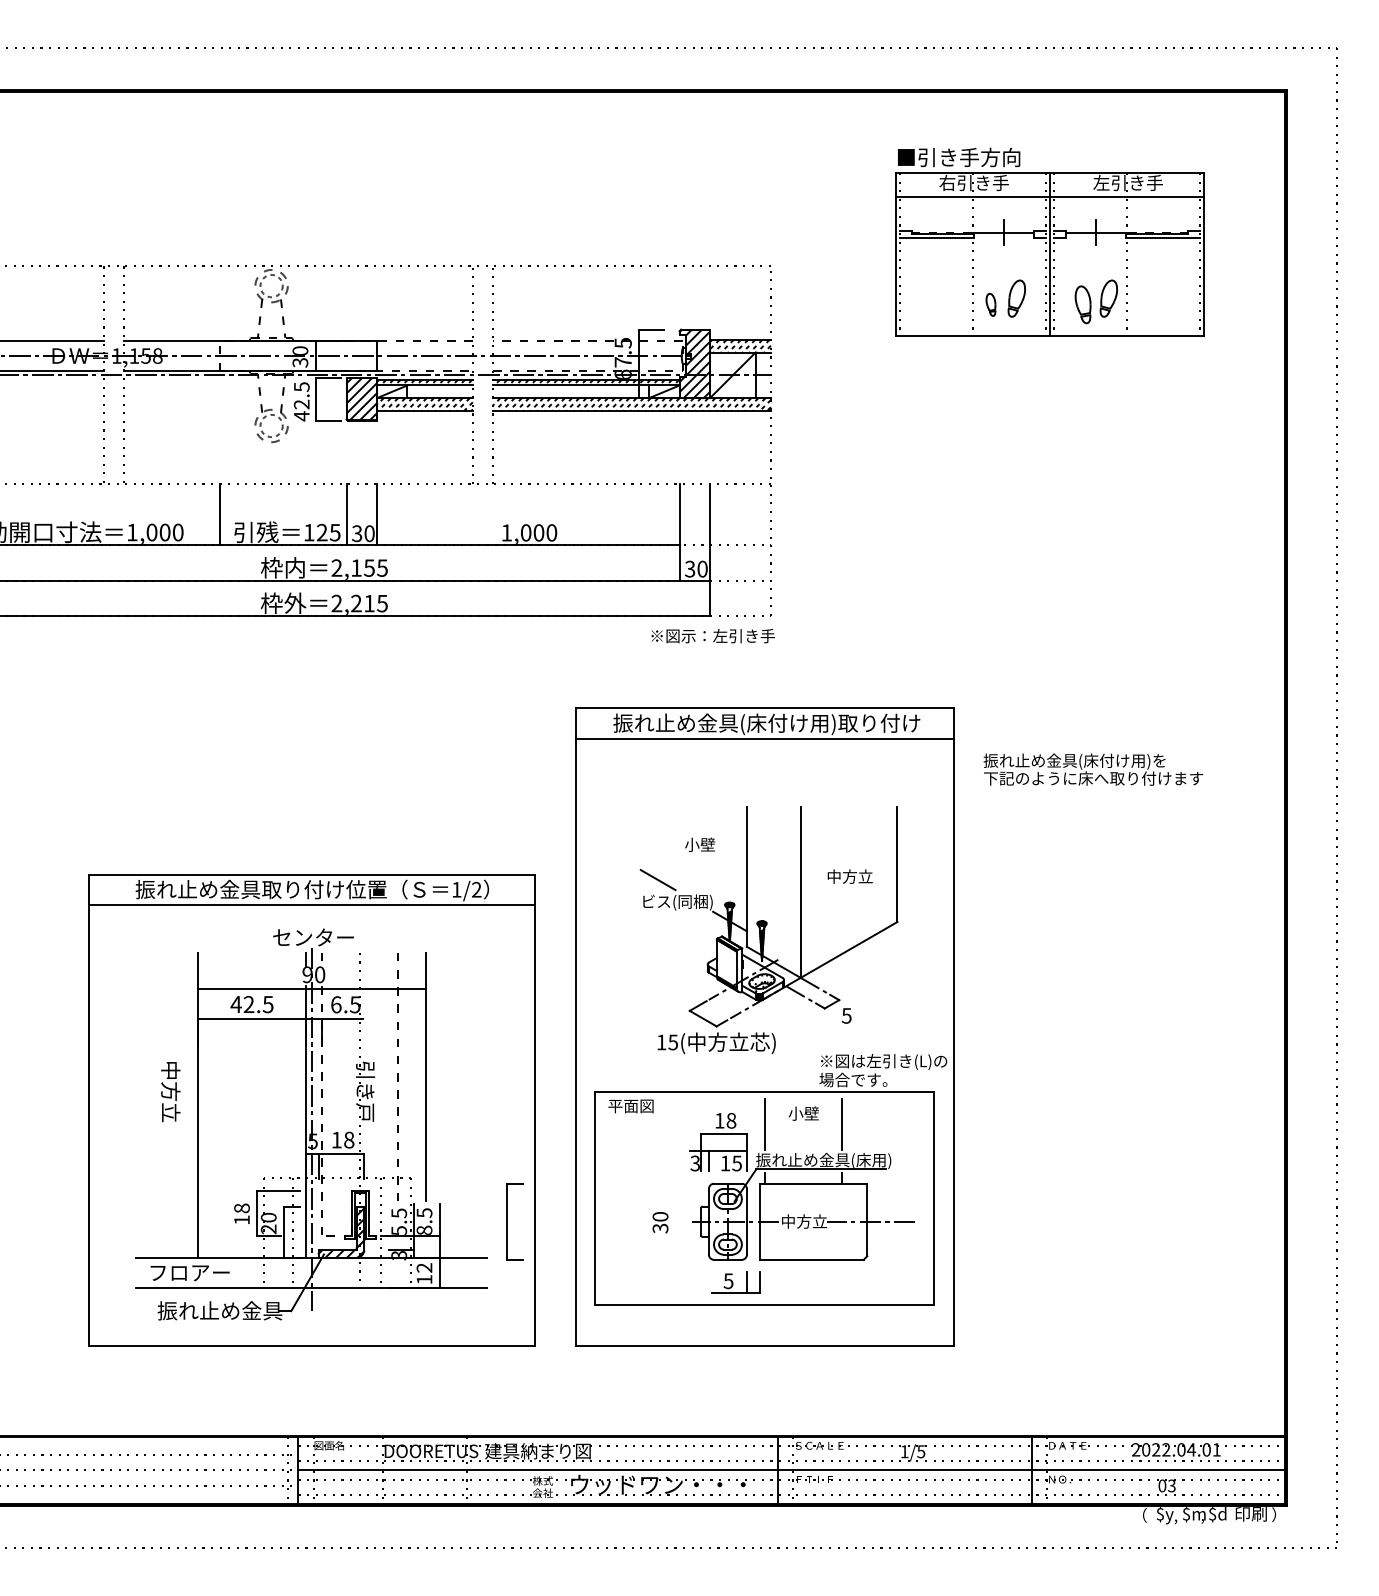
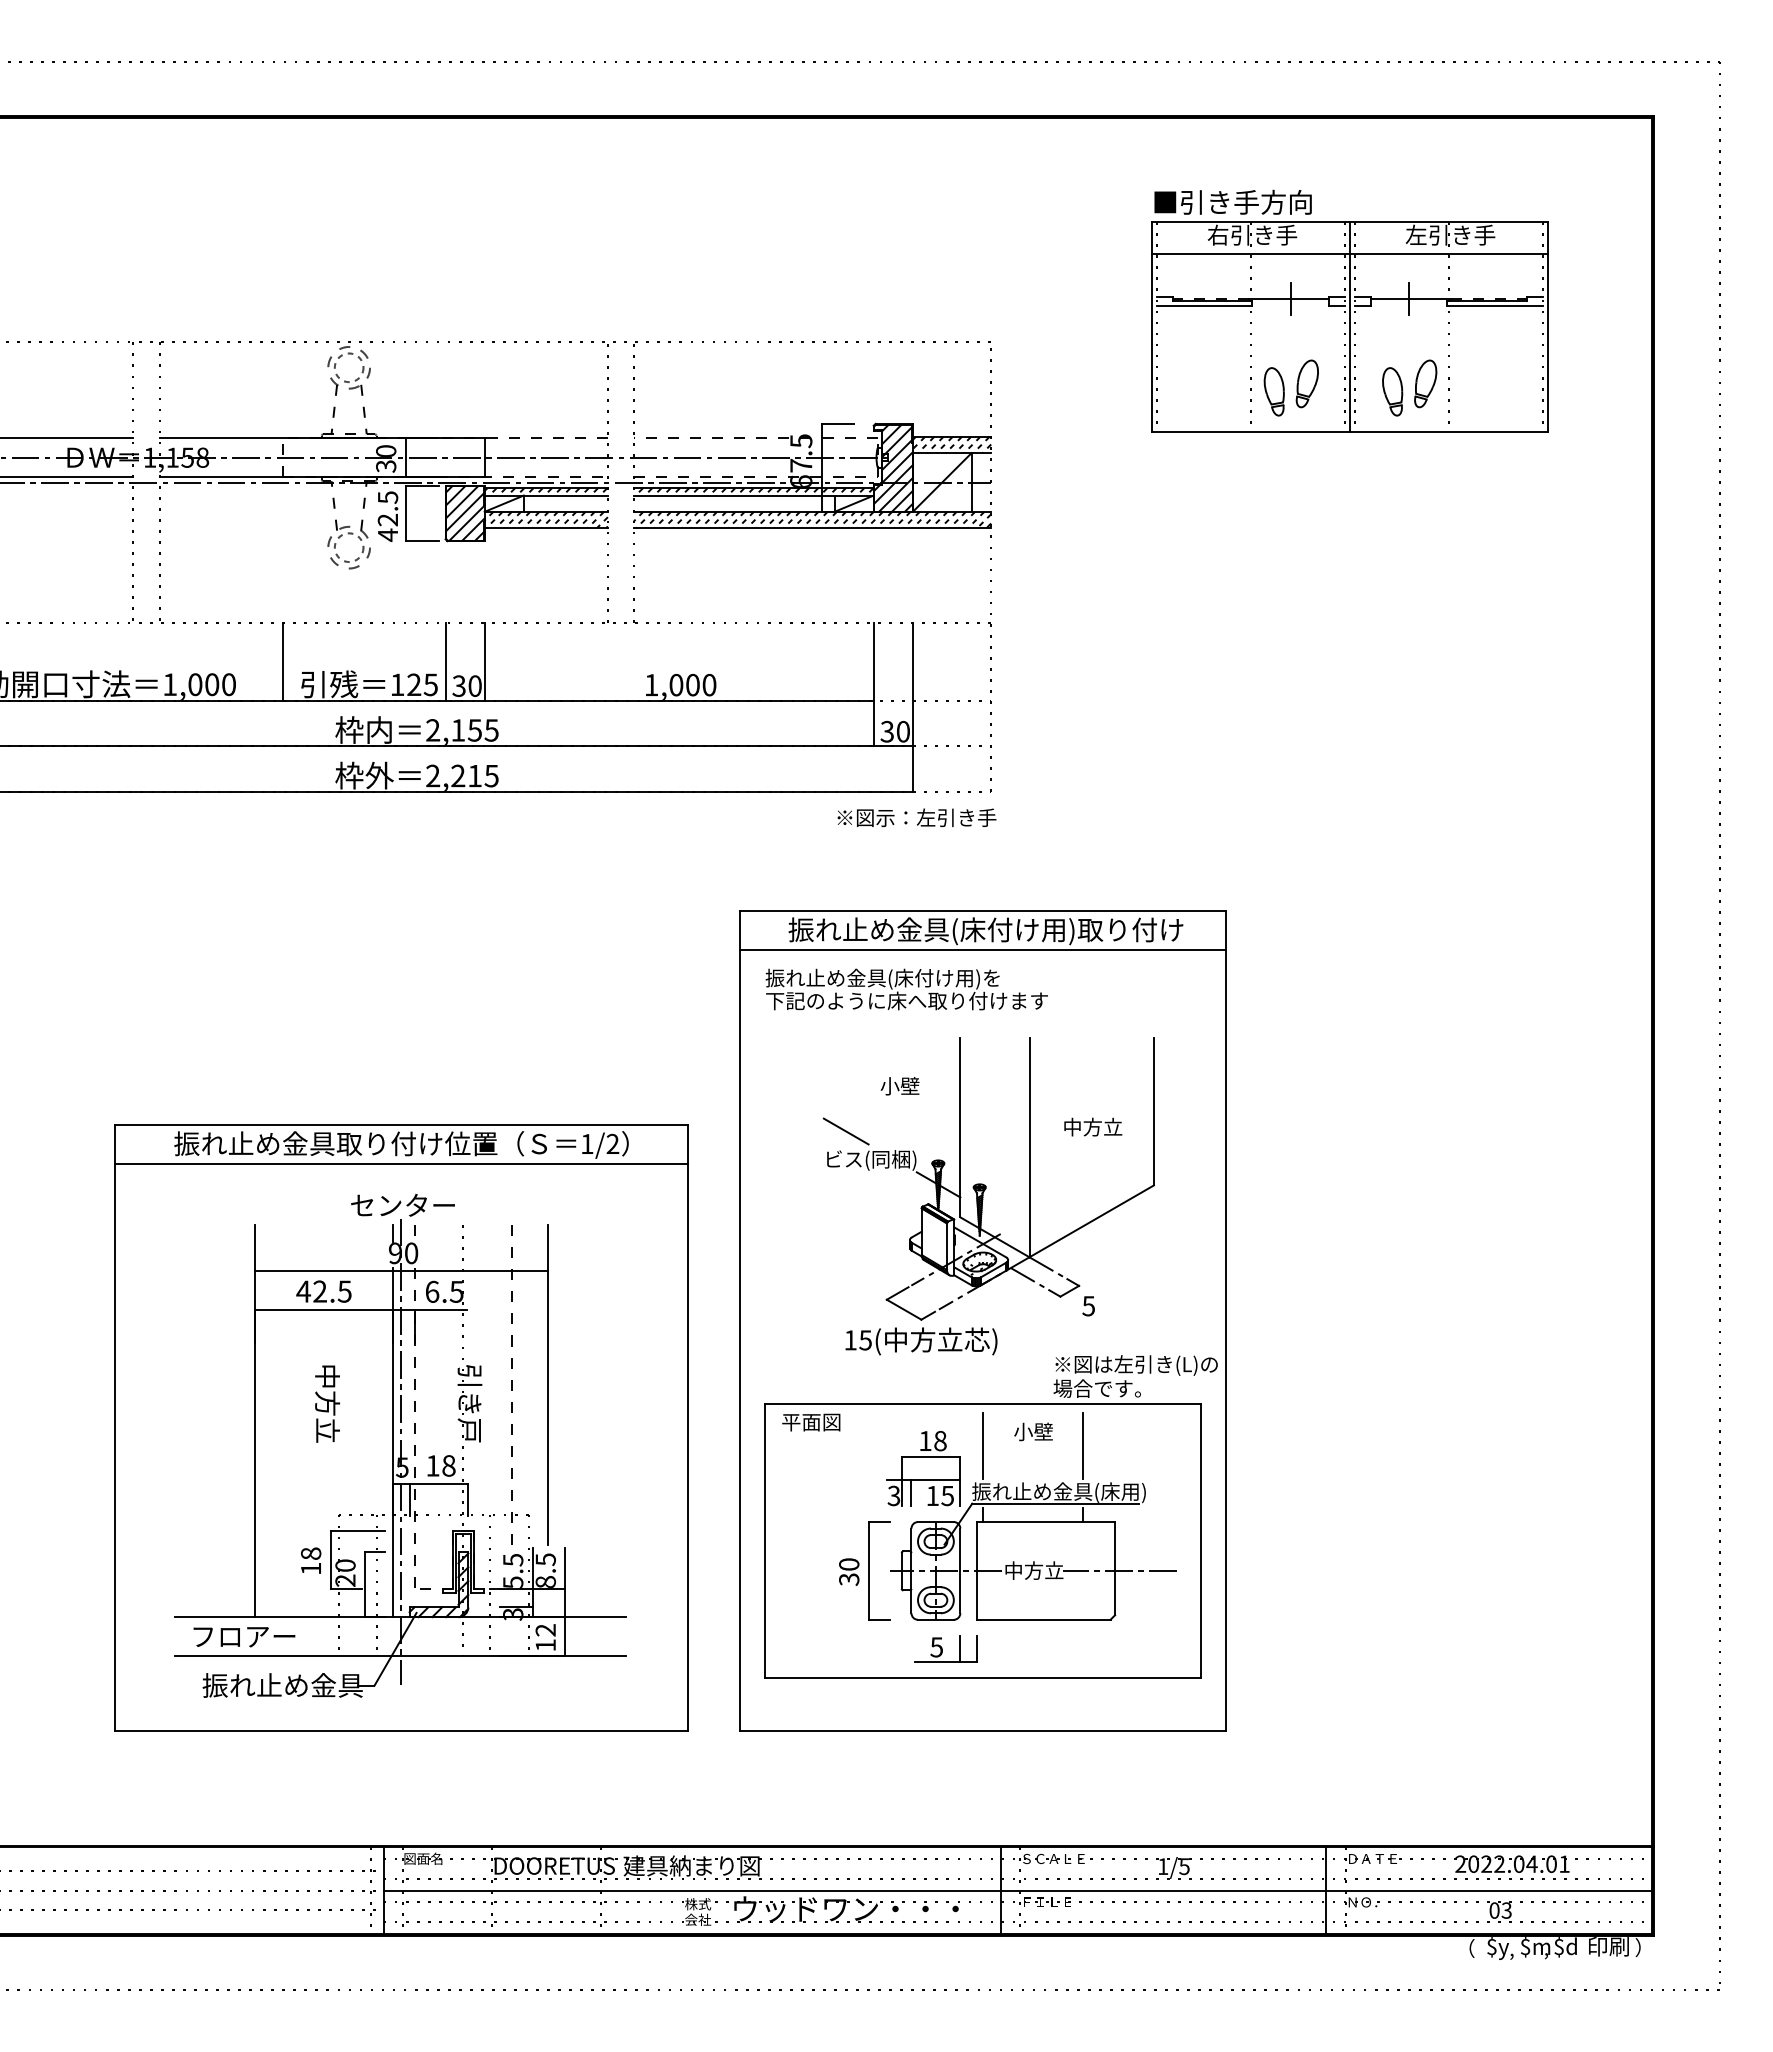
part: (990, 304) -> (1273, 391), size x1.67
text: (1093, 769) -> (906, 989), moved
text: (170, 1091) -> (327, 1403), moved
part: (507, 1221) -> (869, 1570), moved

